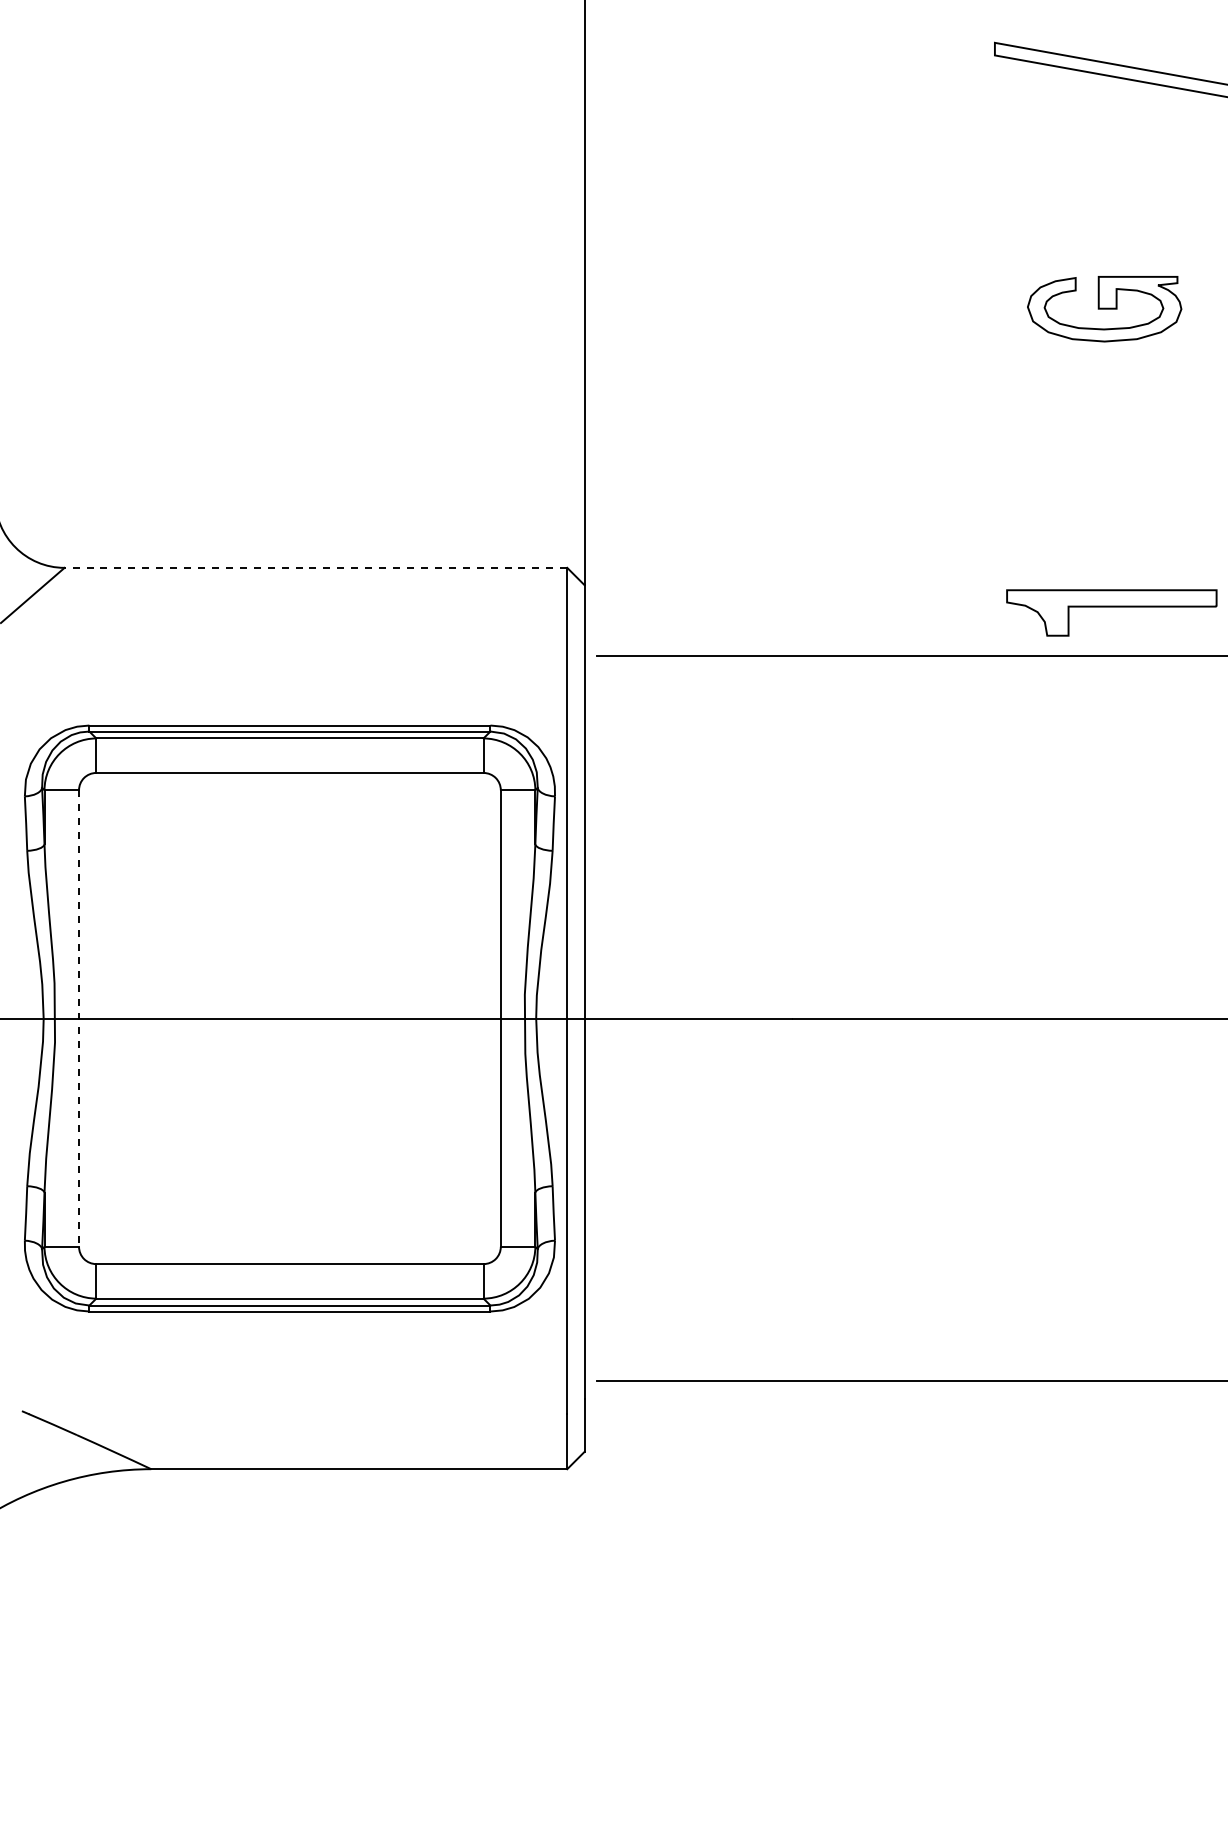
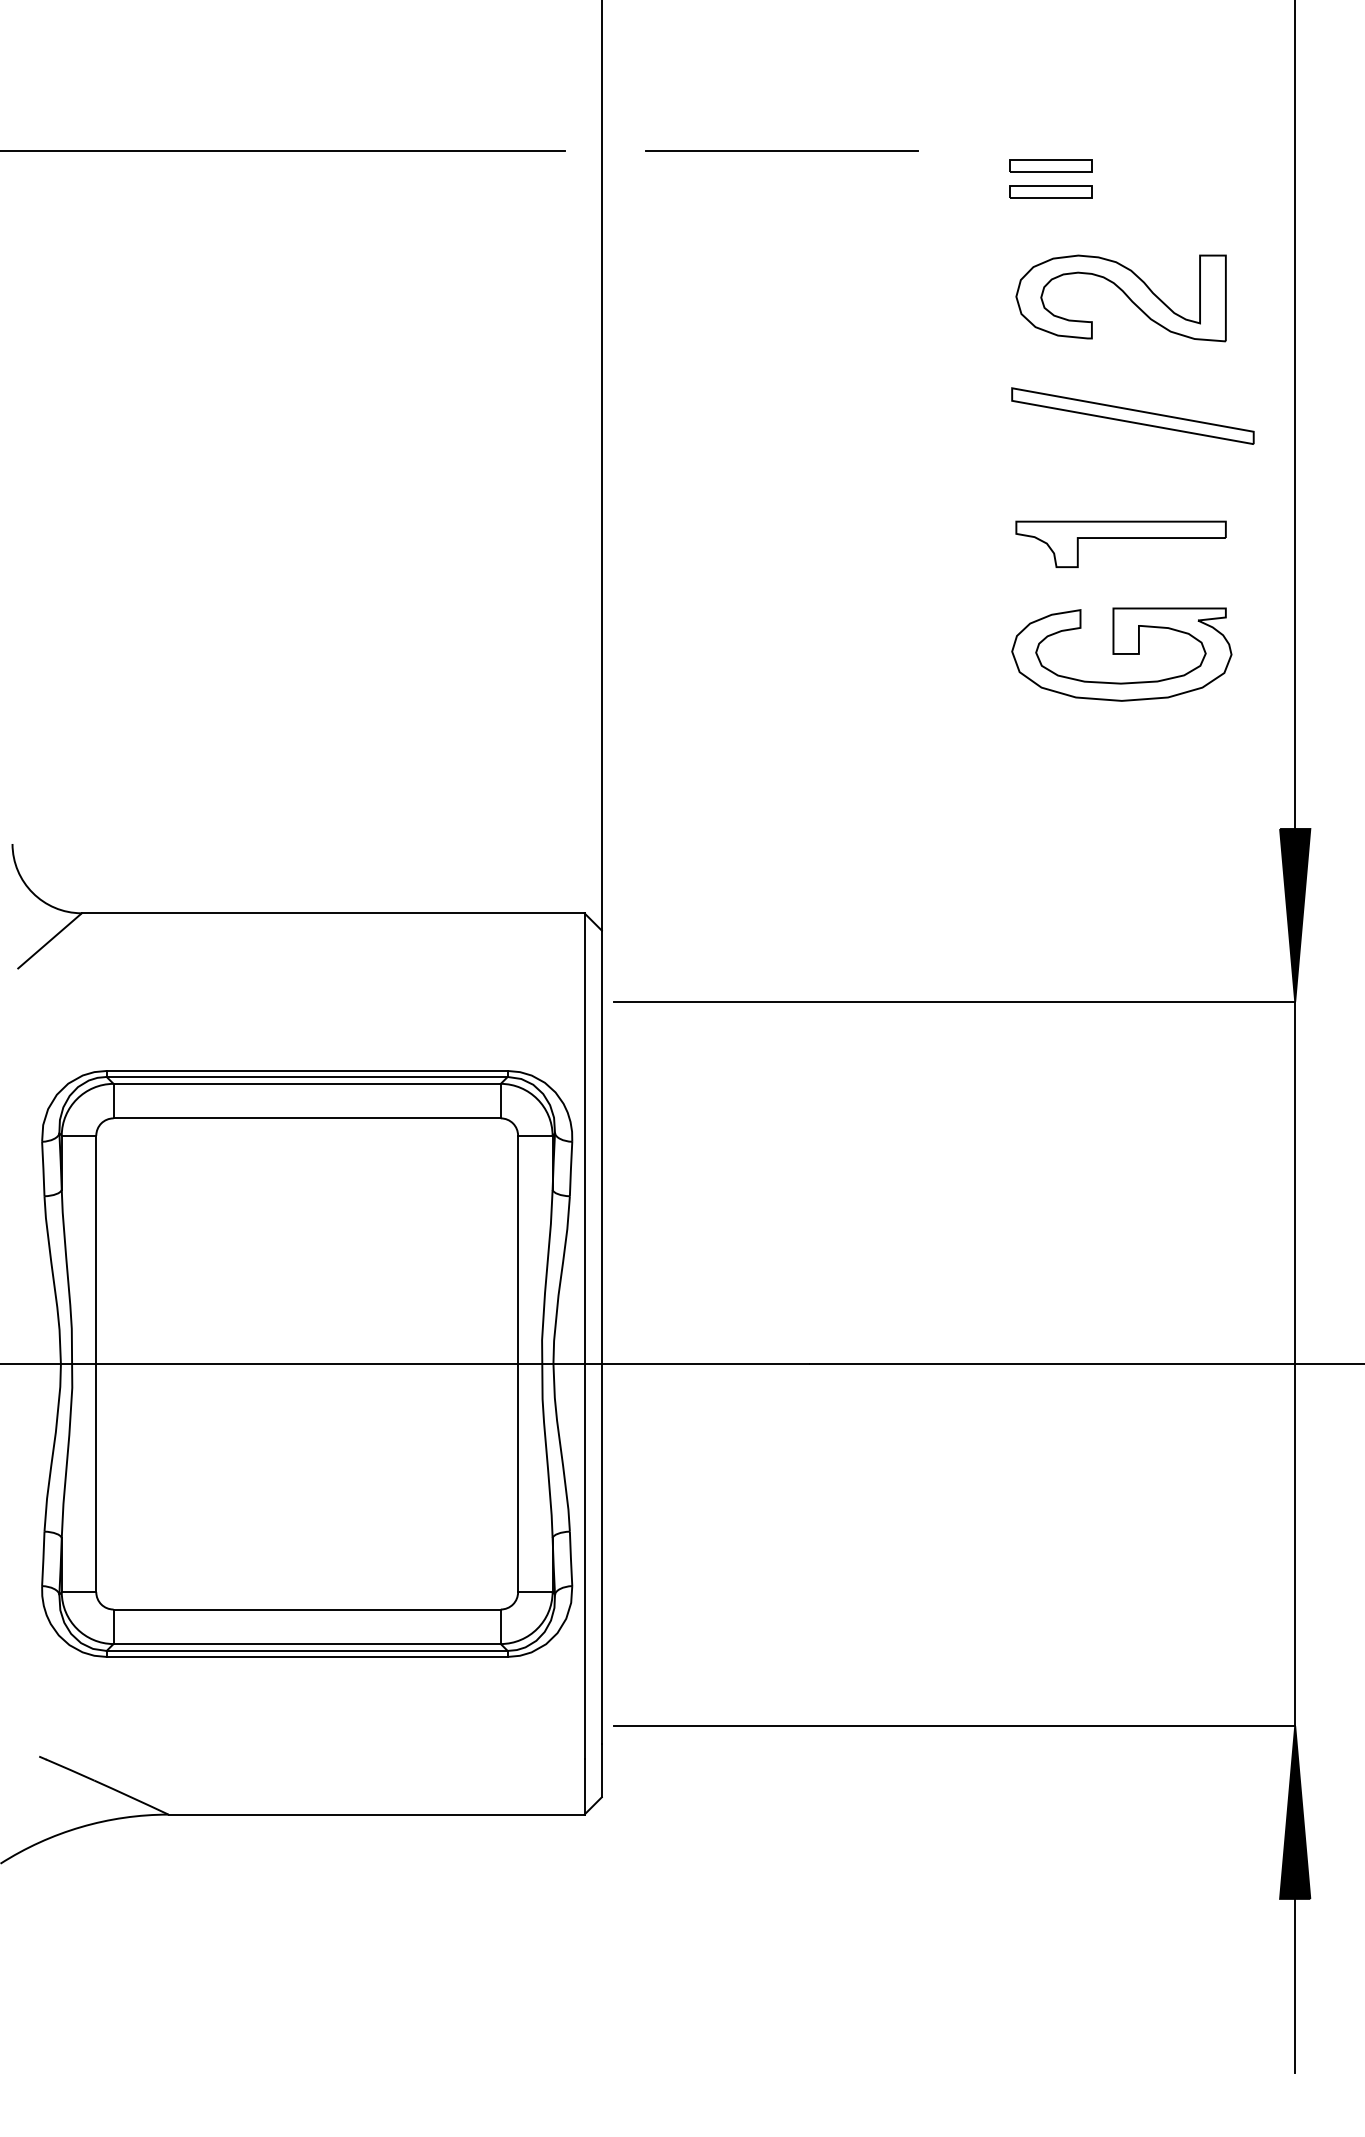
part: (1104, 309) -> (1121, 654), size x1.43
line: (315, 568) -> (332, 913), dashed -> solid
part: (1111, 612) -> (1120, 543), moved
line: (79, 1019) -> (96, 1364), dashed -> solid

